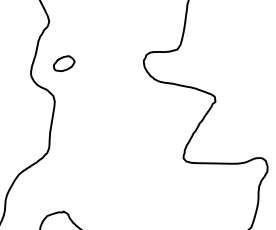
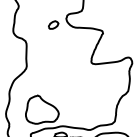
part: (64, 62) -> (53, 24), moved

